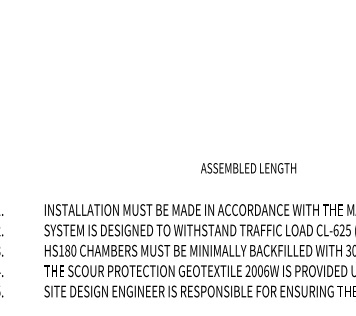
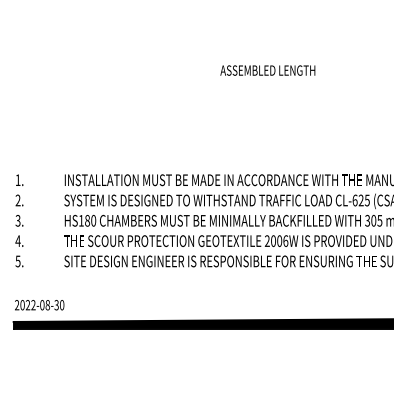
text: (248, 168) -> (267, 70), moved

